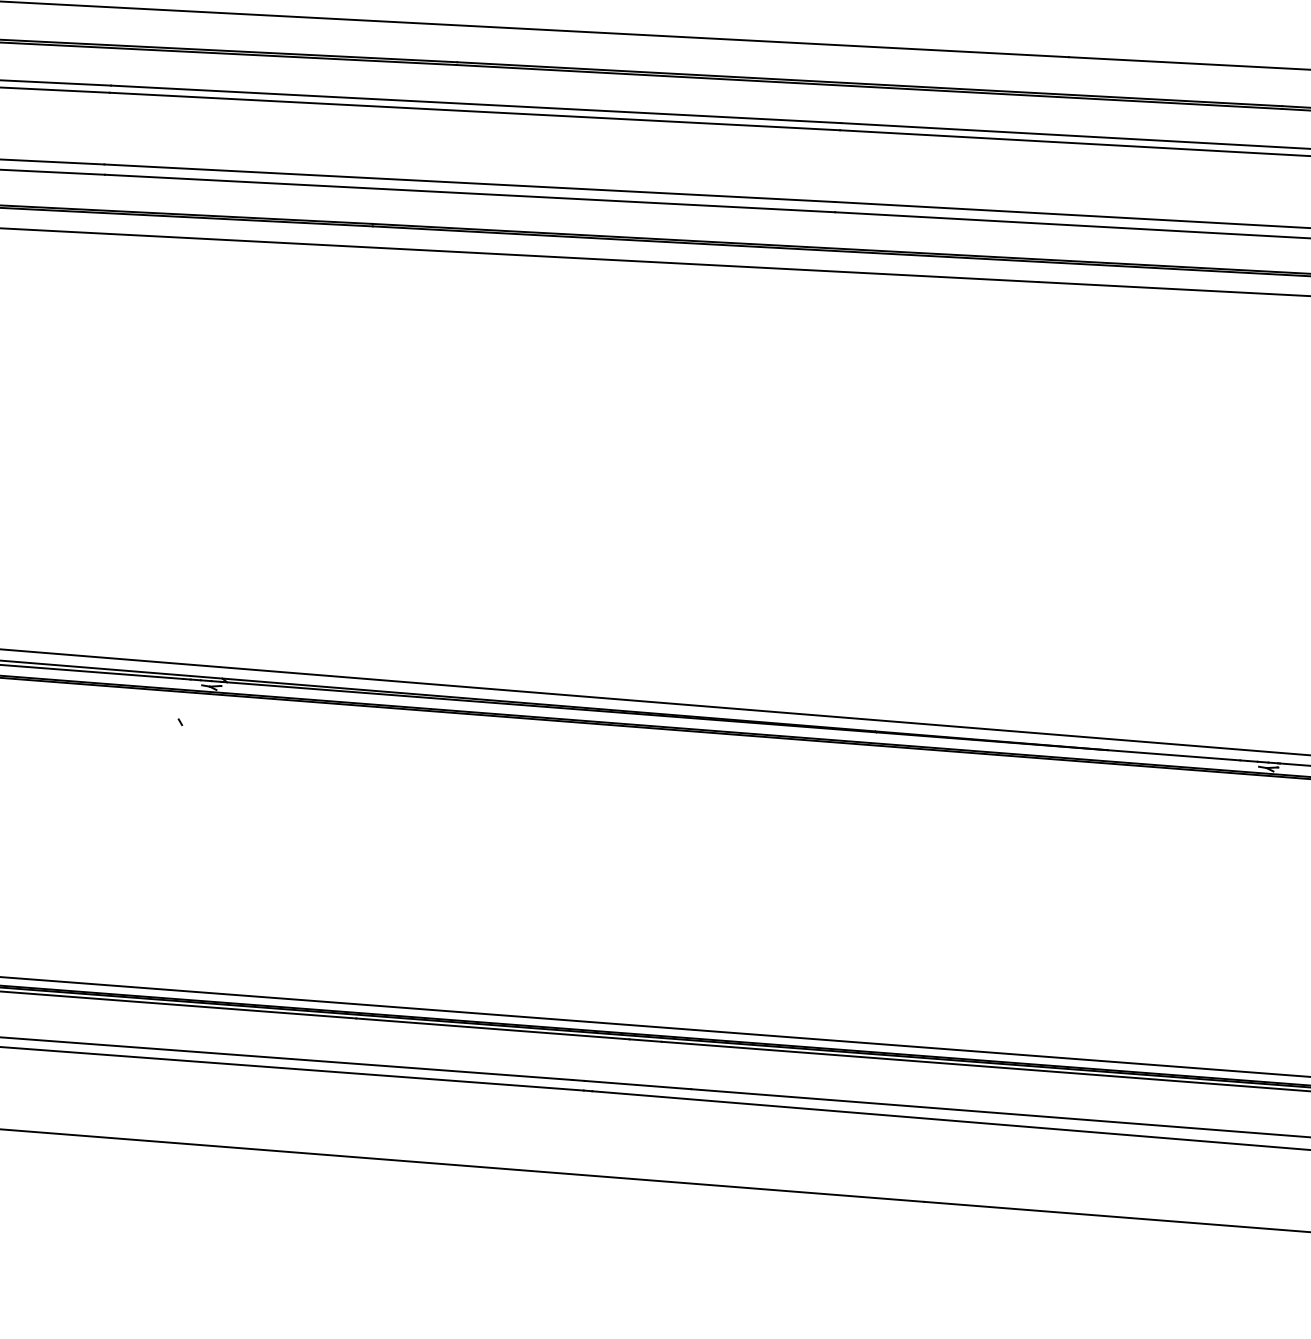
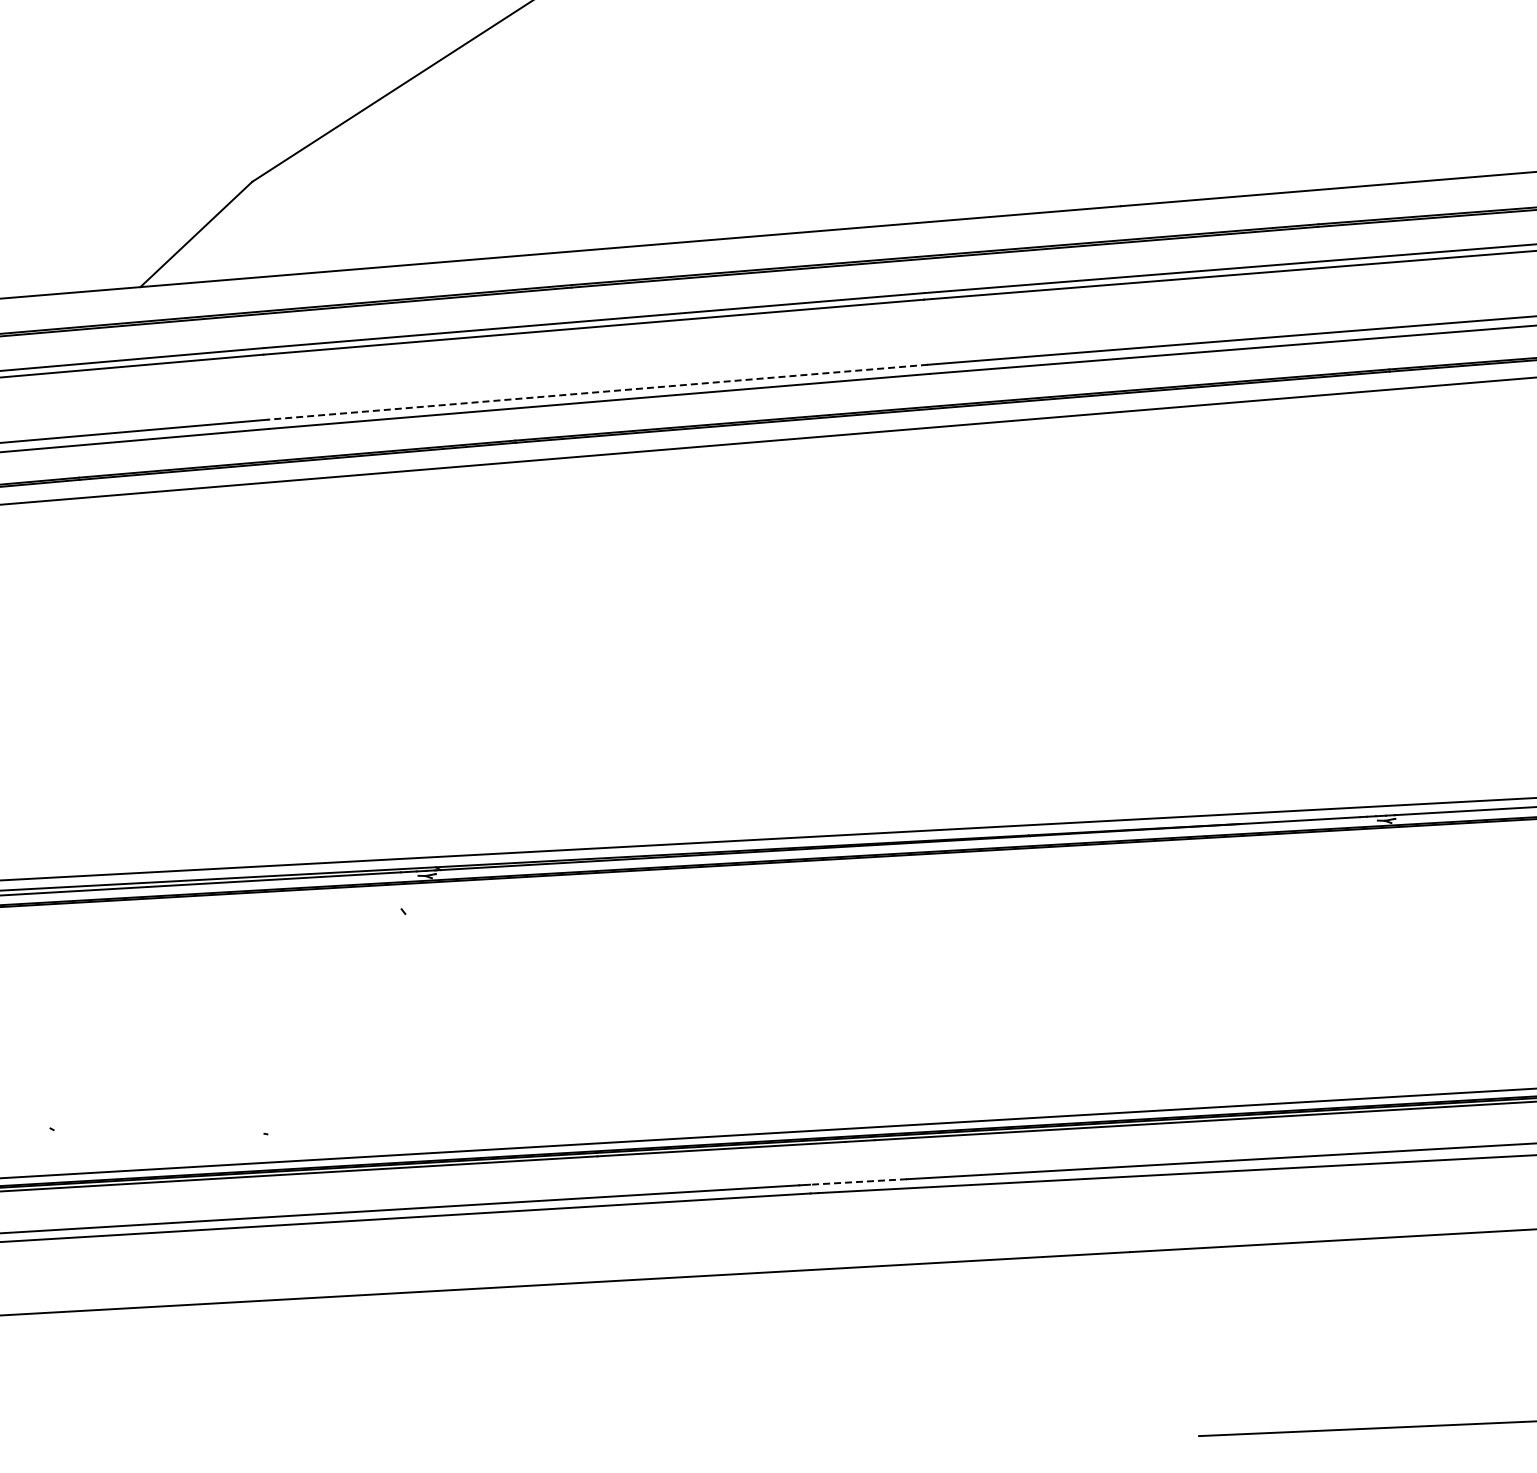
line: (469, 183) -> (597, 392), solid -> dashed
line: (637, 1084) -> (858, 1181), solid -> dashed

